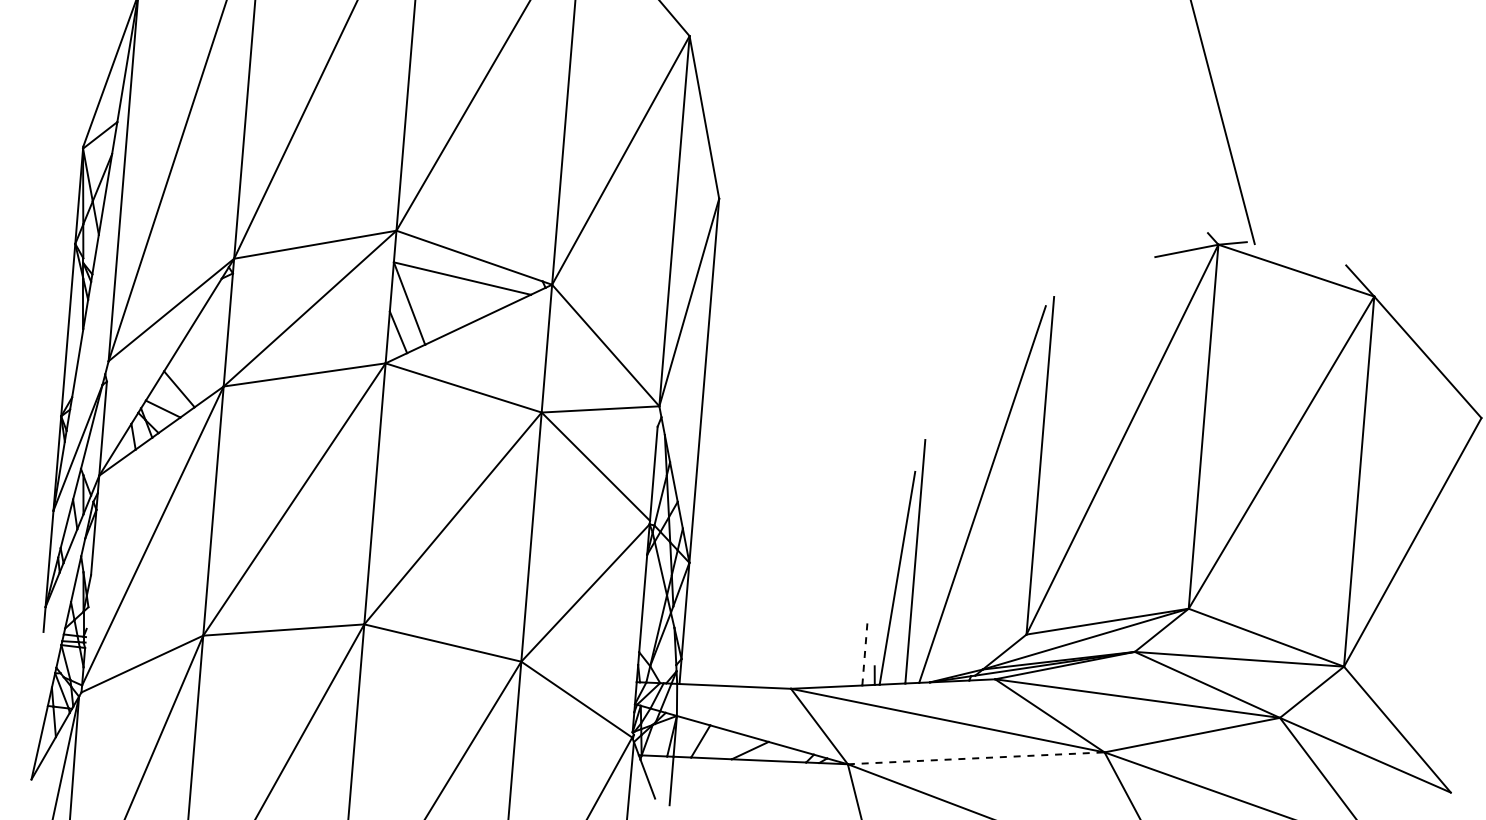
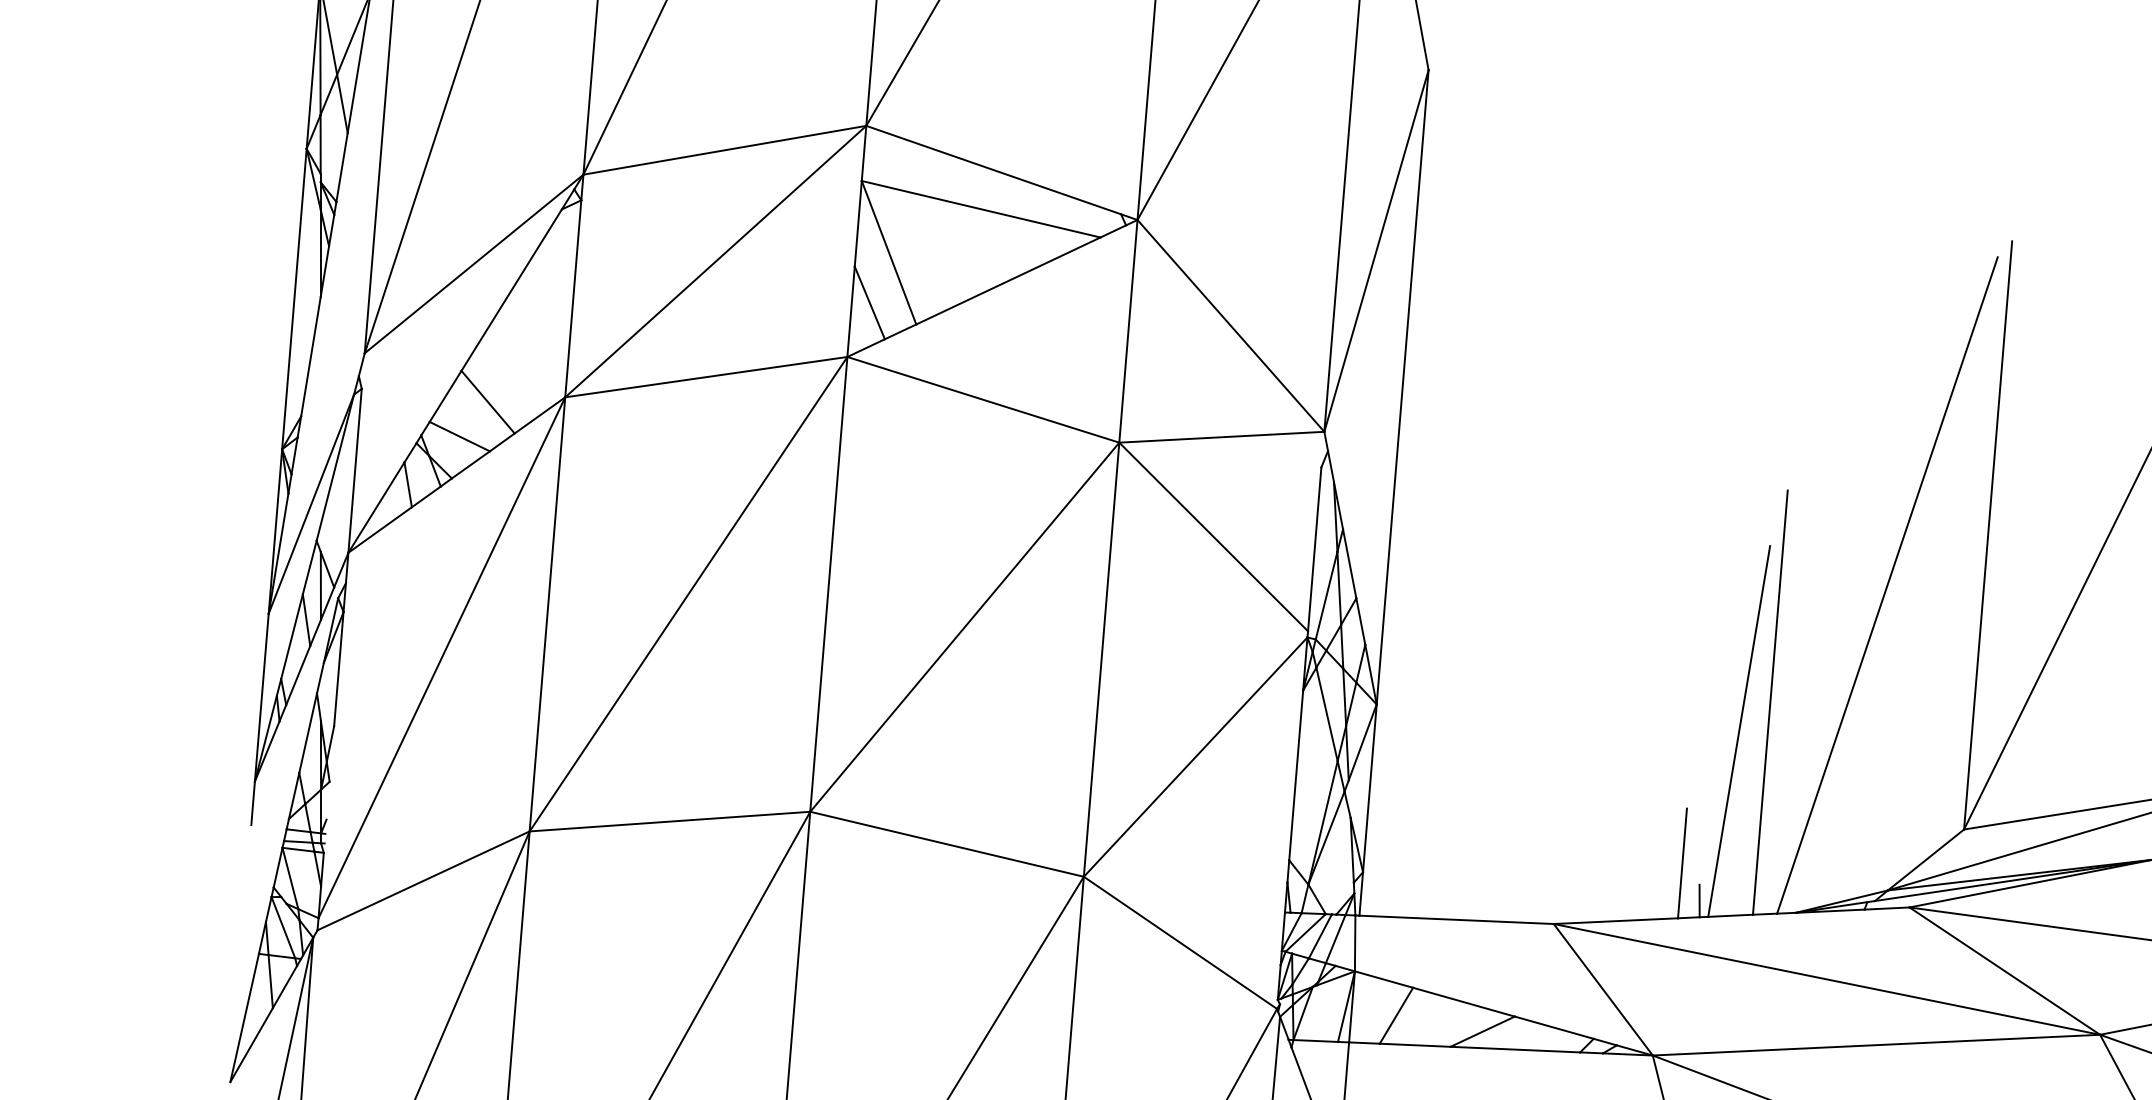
line: (864, 654) -> (1681, 864), dashed -> solid
line: (976, 758) -> (1876, 1045), dashed -> solid

